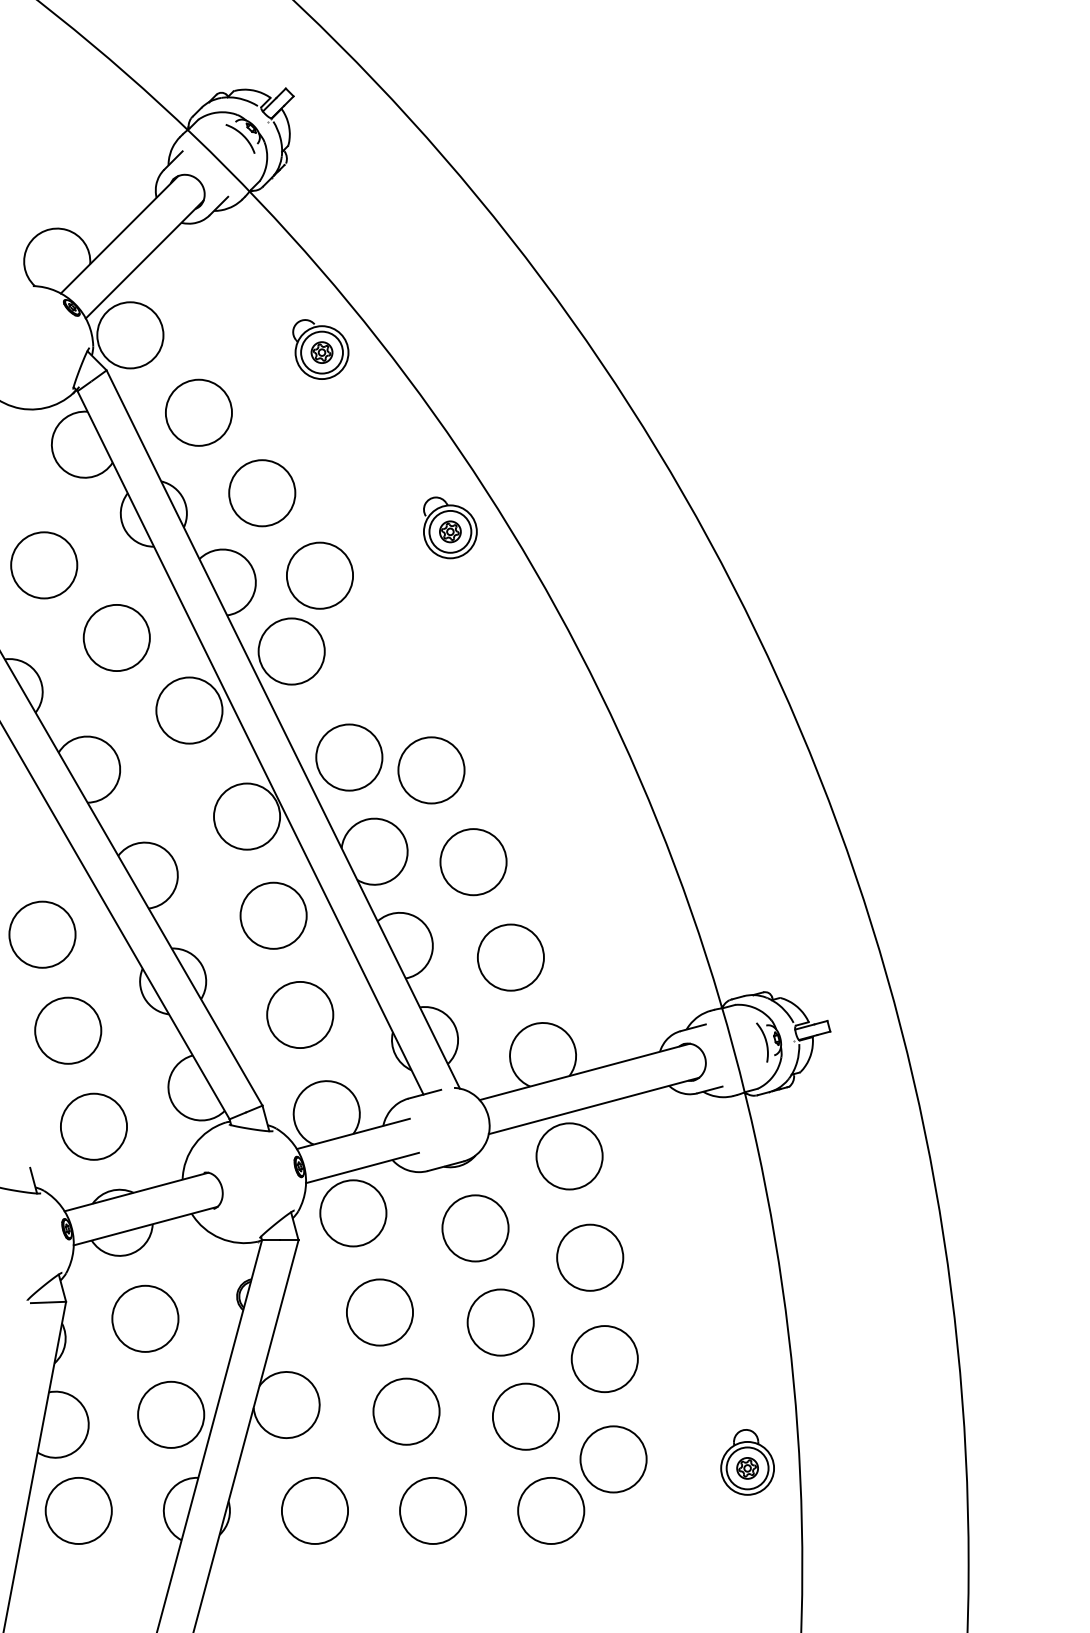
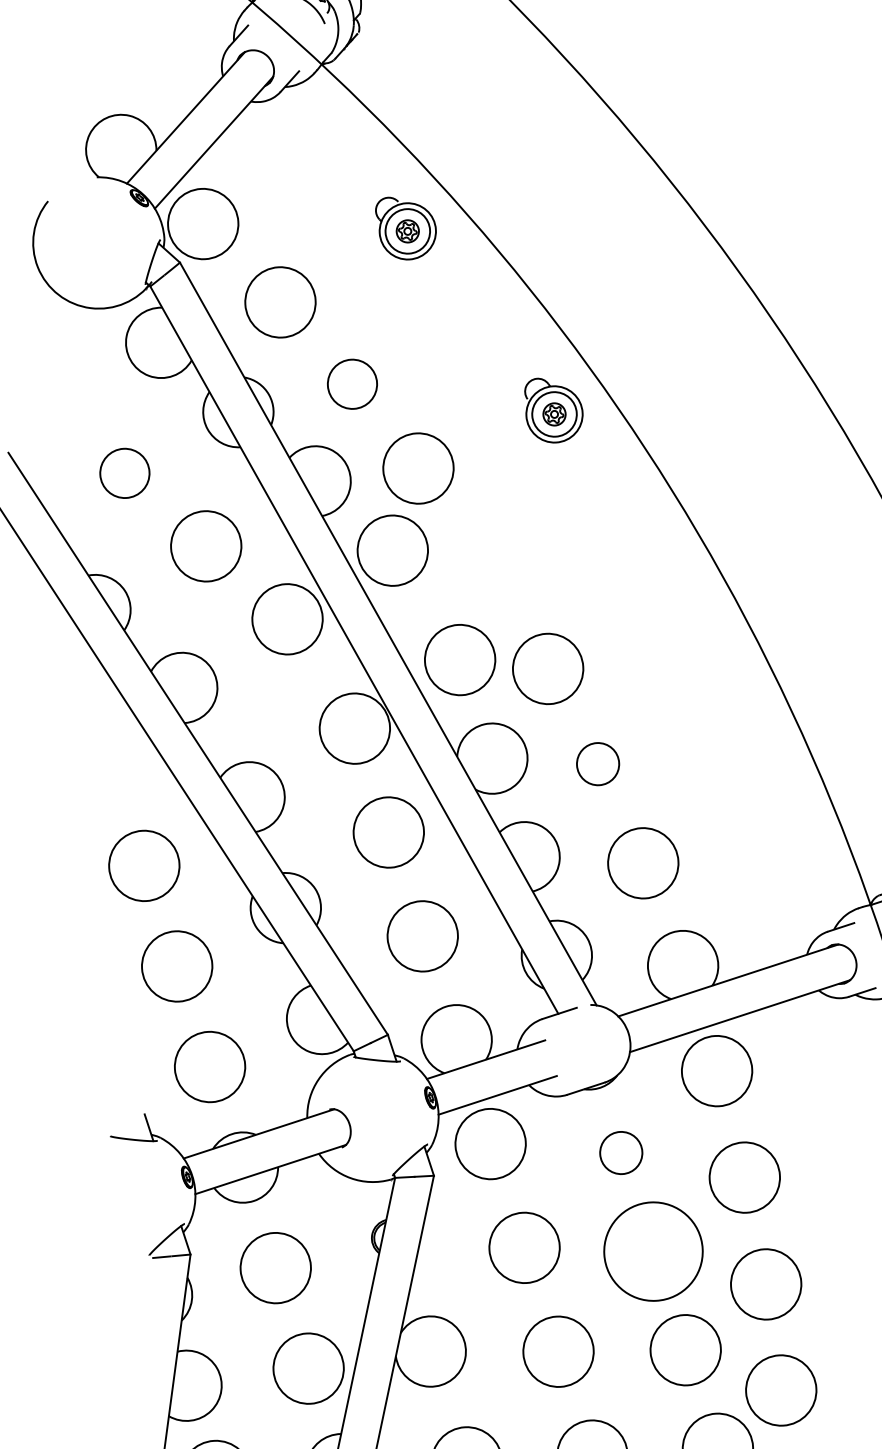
circle: (262, 493) -> (352, 384), size x0.7
circle: (44, 565) -> (125, 473), size x0.7
circle: (473, 862) -> (598, 764), size x0.6
circle: (475, 1228) -> (621, 1153), size x0.6
circle: (500, 1322) -> (653, 1251), size x1.4

